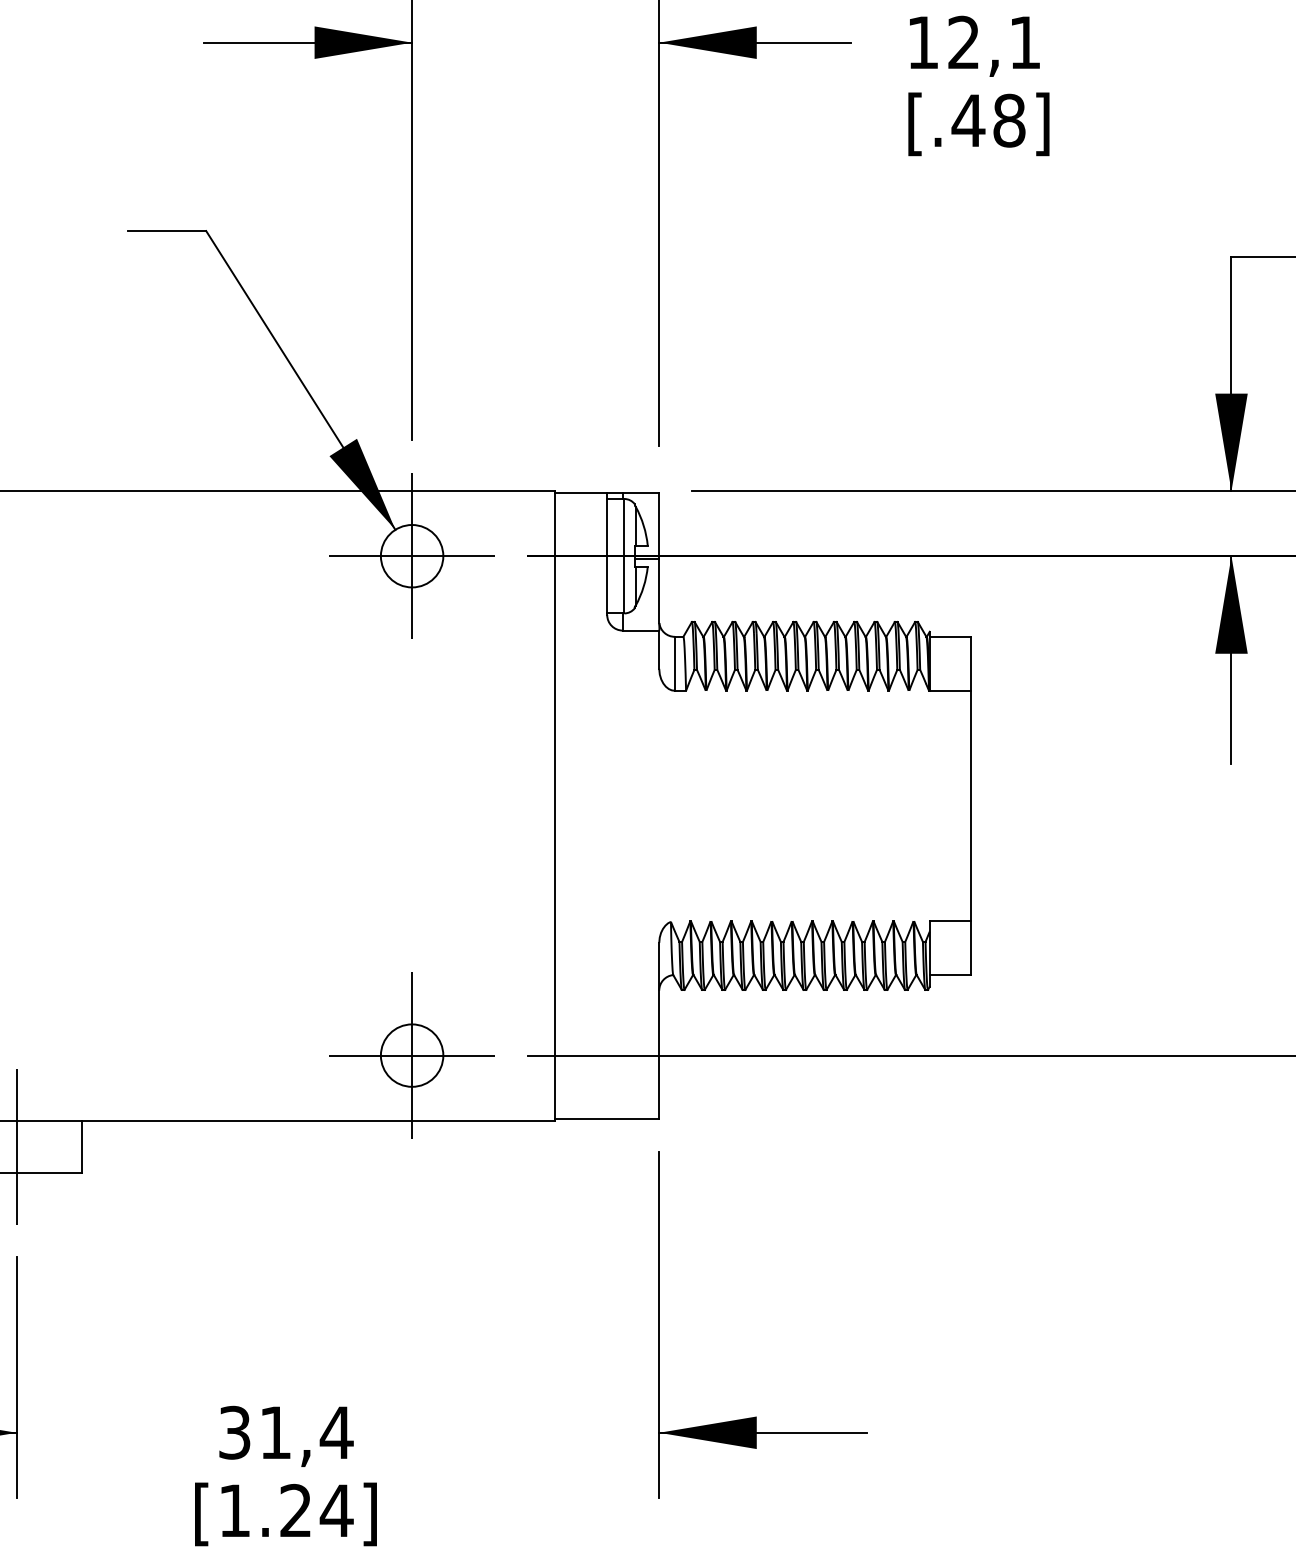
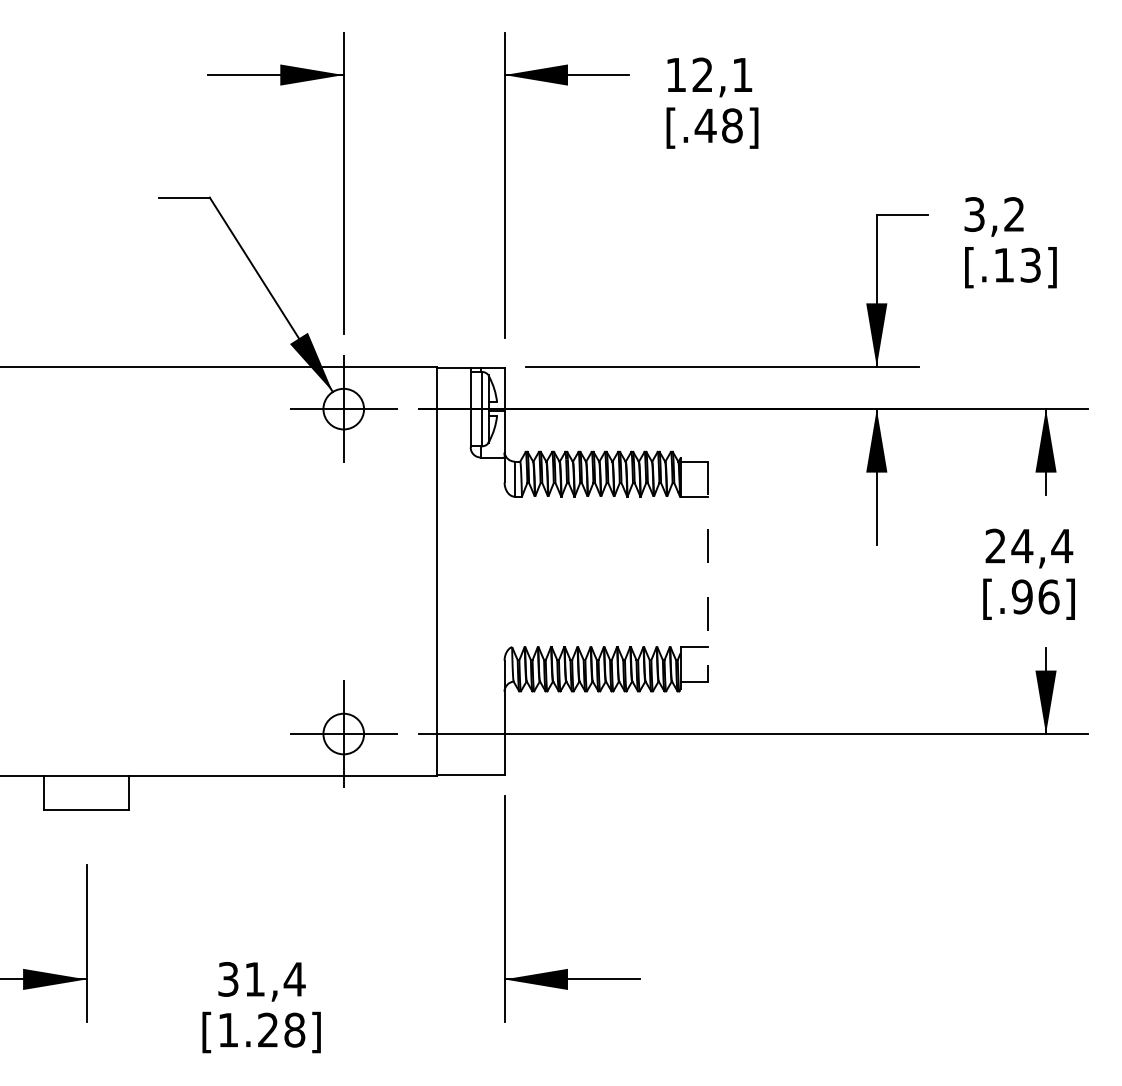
line: (971, 805) -> (707, 571), solid -> dashed
line: (16, 1147) -> (86, 793), removed
text: (336, 1509) -> (294, 1029), [1.24] -> [1.28]

